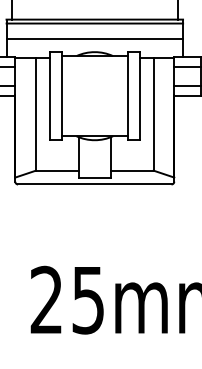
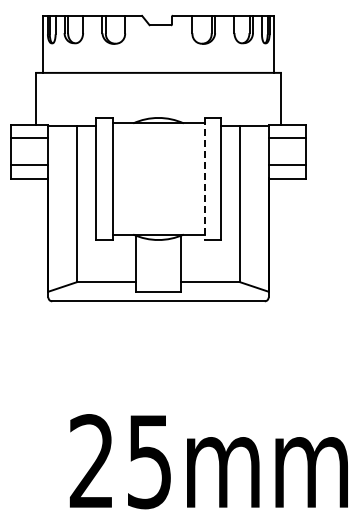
line: (94, 23) -> (158, 78), removed
line: (94, 38) -> (158, 99), removed
line: (128, 96) -> (204, 179), solid -> dashed

